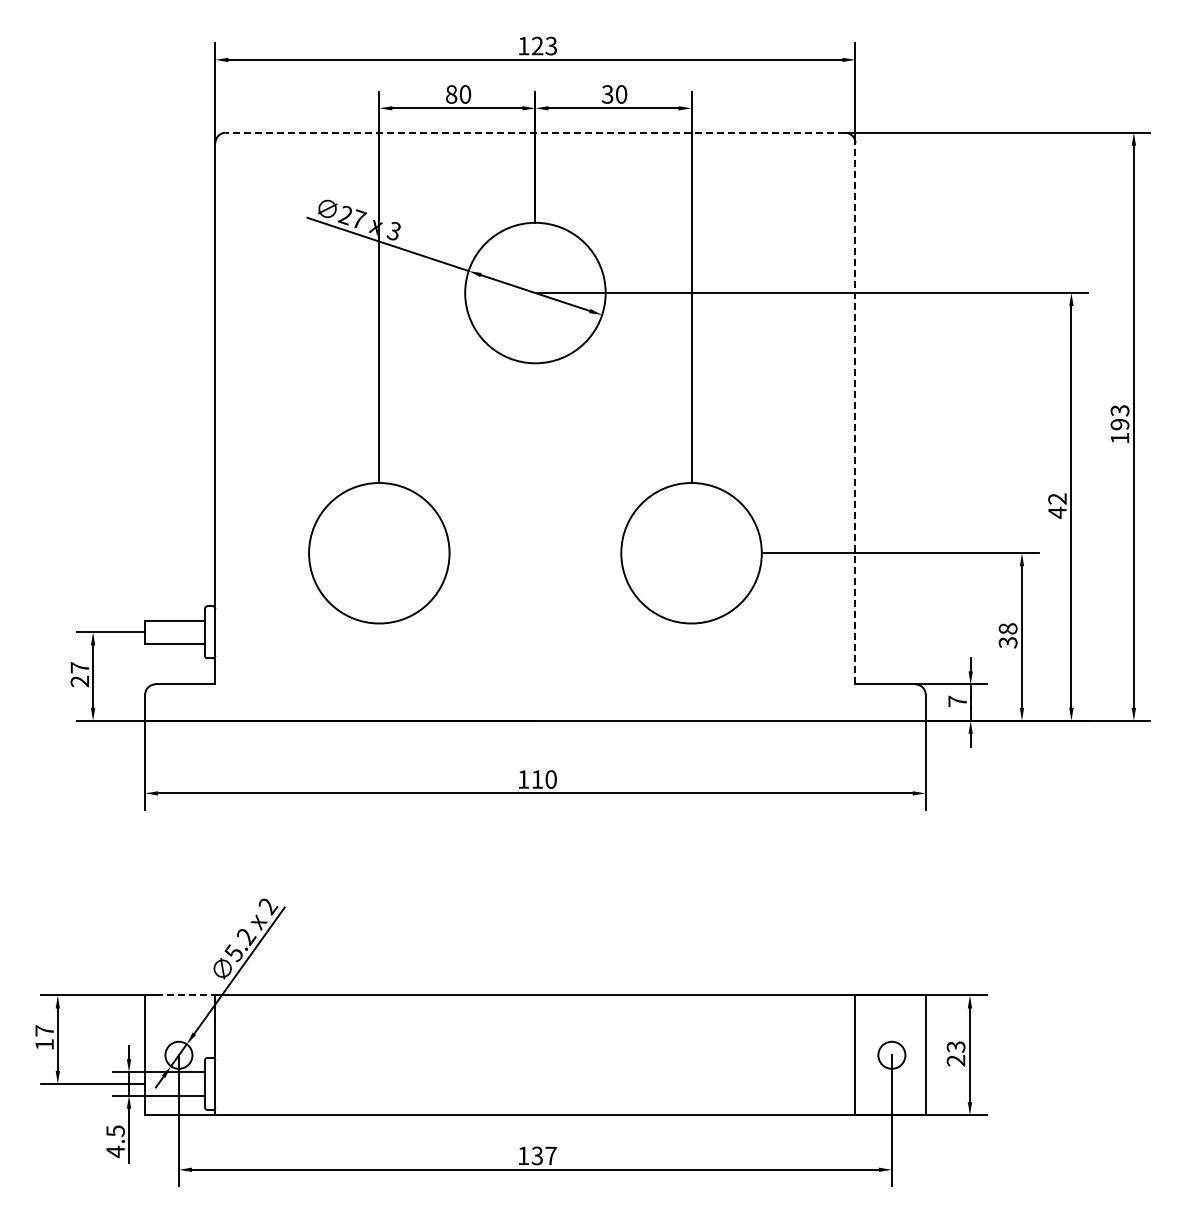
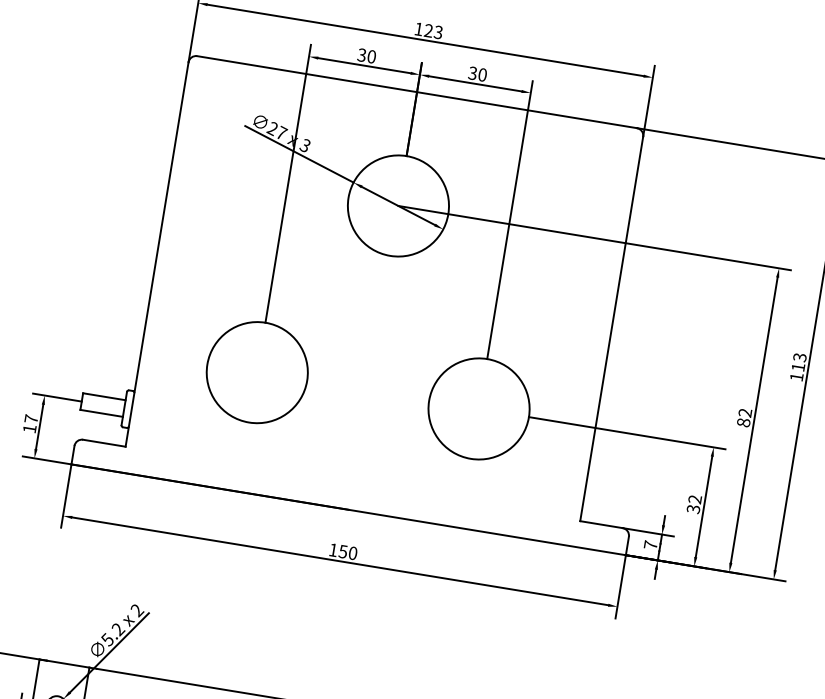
text: (451, 94) -> (361, 55), 80 -> 30
line: (535, 132) -> (417, 91), dashed -> solid
line: (855, 413) -> (611, 328), dashed -> solid
text: (1119, 424) -> (797, 367), 193 -> 113
text: (1057, 512) -> (743, 422), 42 -> 82
text: (1007, 628) -> (694, 499), 38 -> 32
text: (79, 681) -> (29, 428), 27 -> 17
text: (536, 779) -> (342, 551), 110 -> 150
line: (185, 995) -> (68, 664), dashed -> solid

